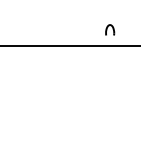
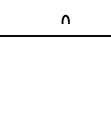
part: (109, 28) -> (65, 18), moved

